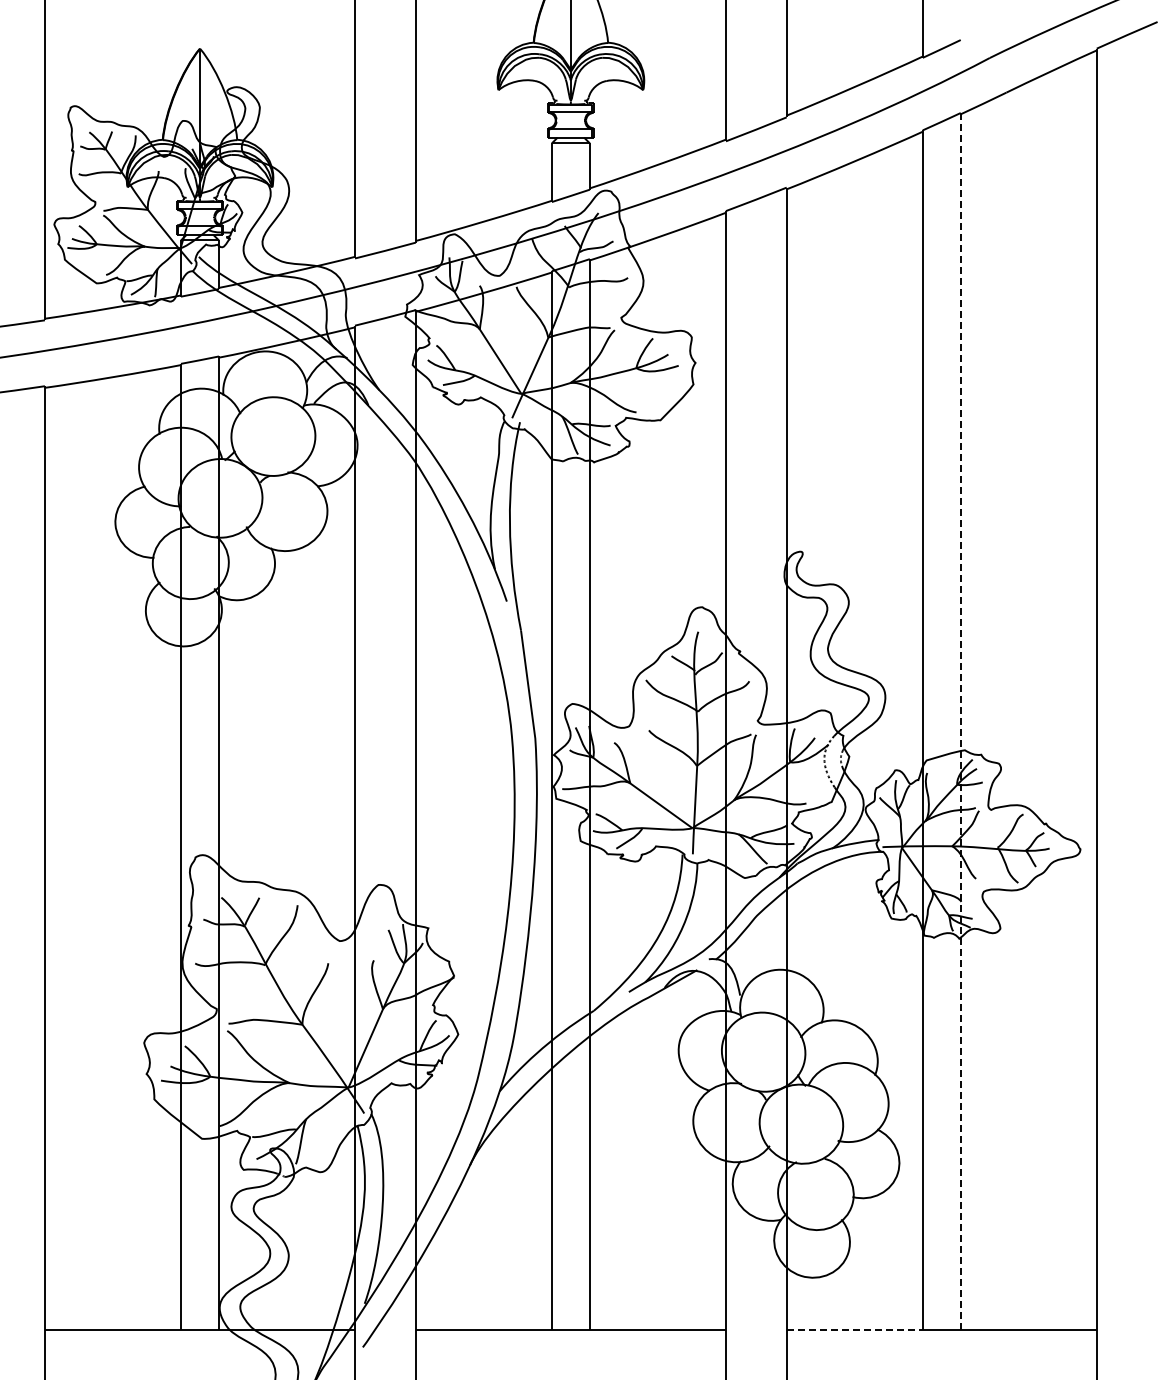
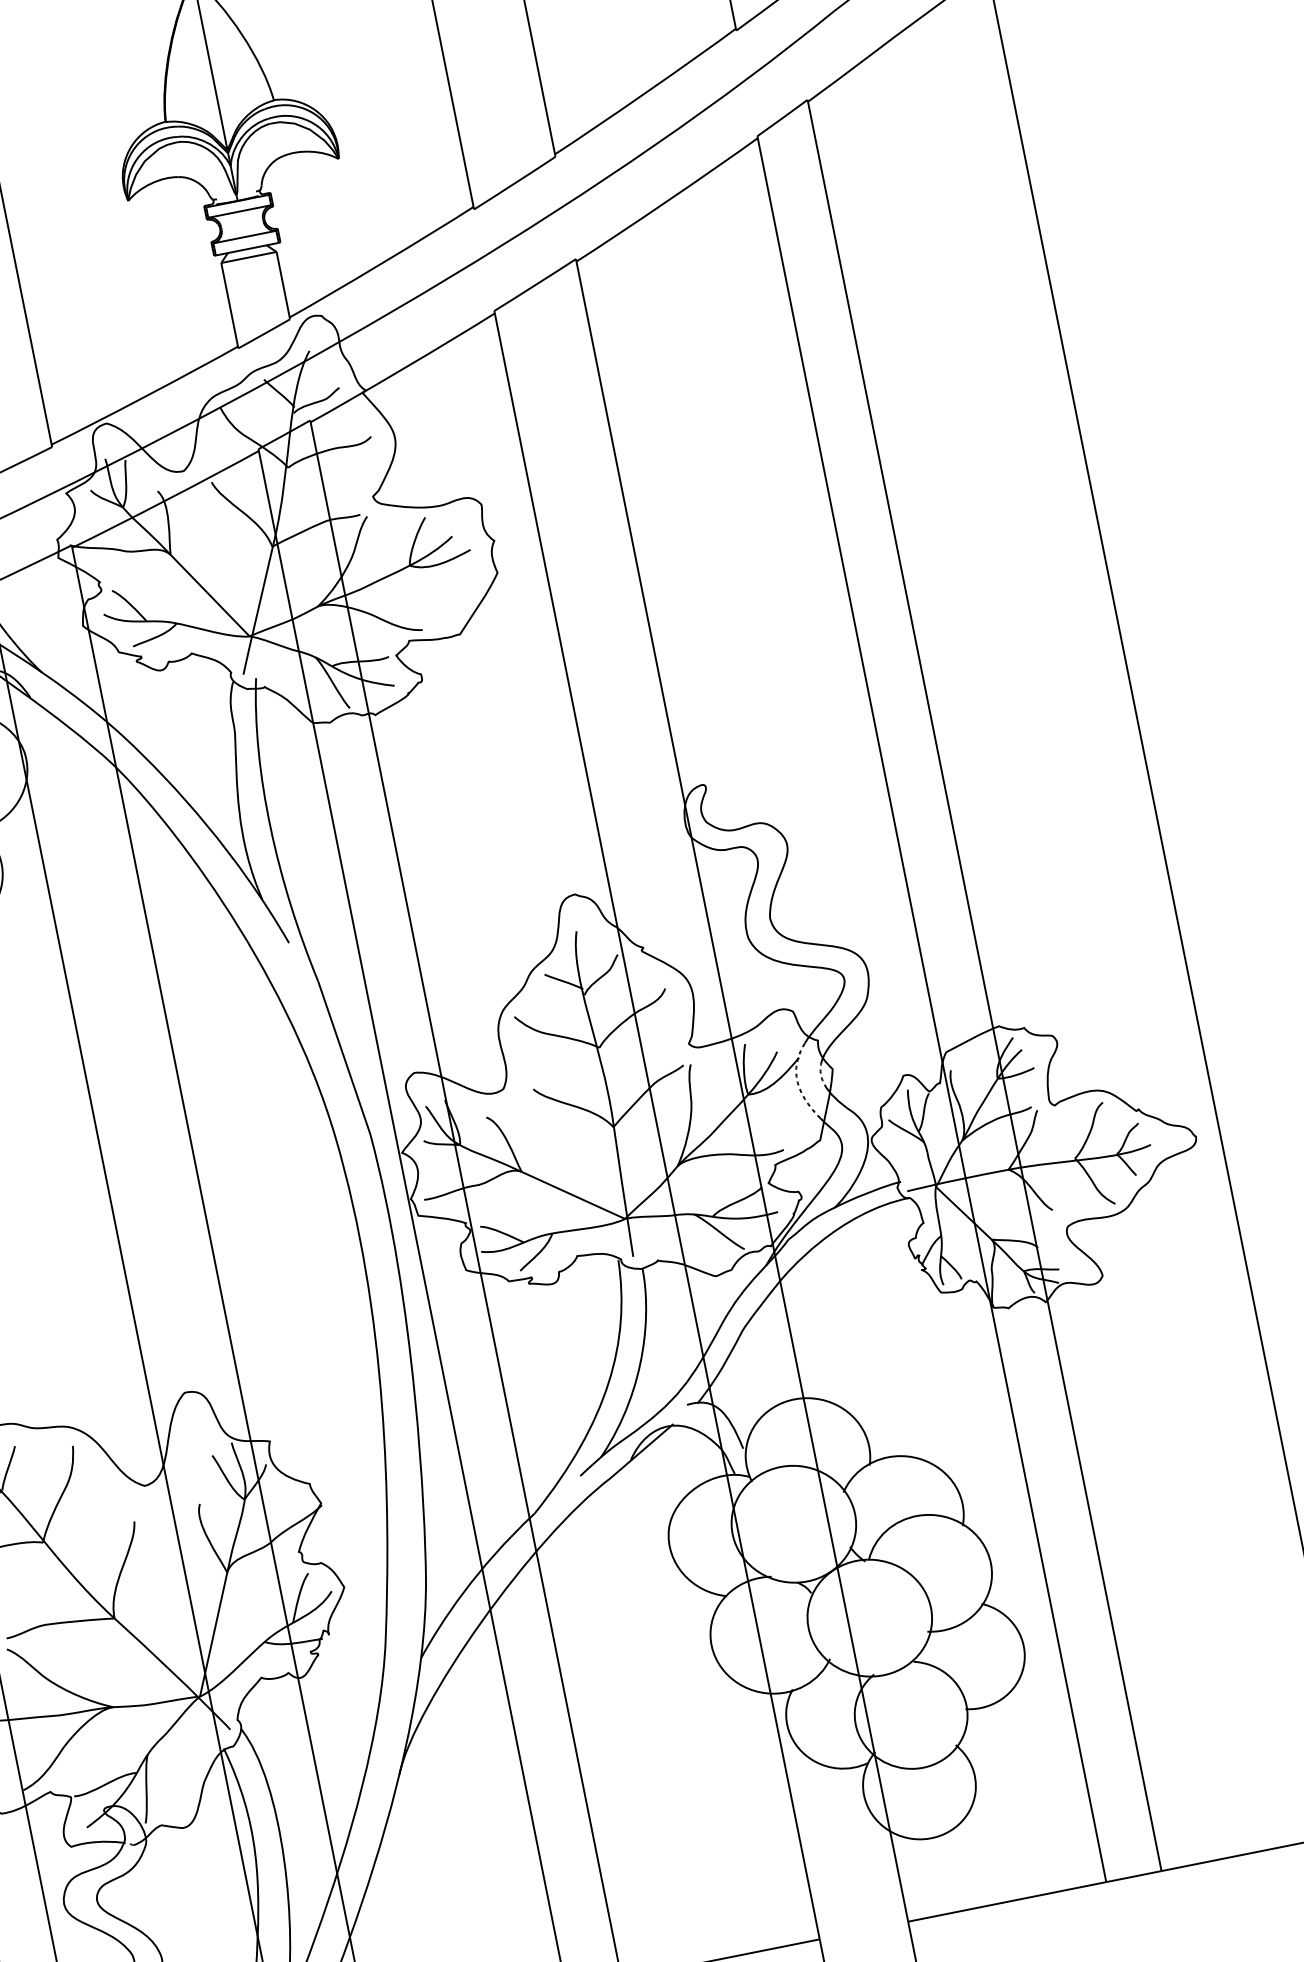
line: (960, 721) -> (984, 985), dashed -> solid
line: (855, 1329) -> (1008, 1901), dashed -> solid

